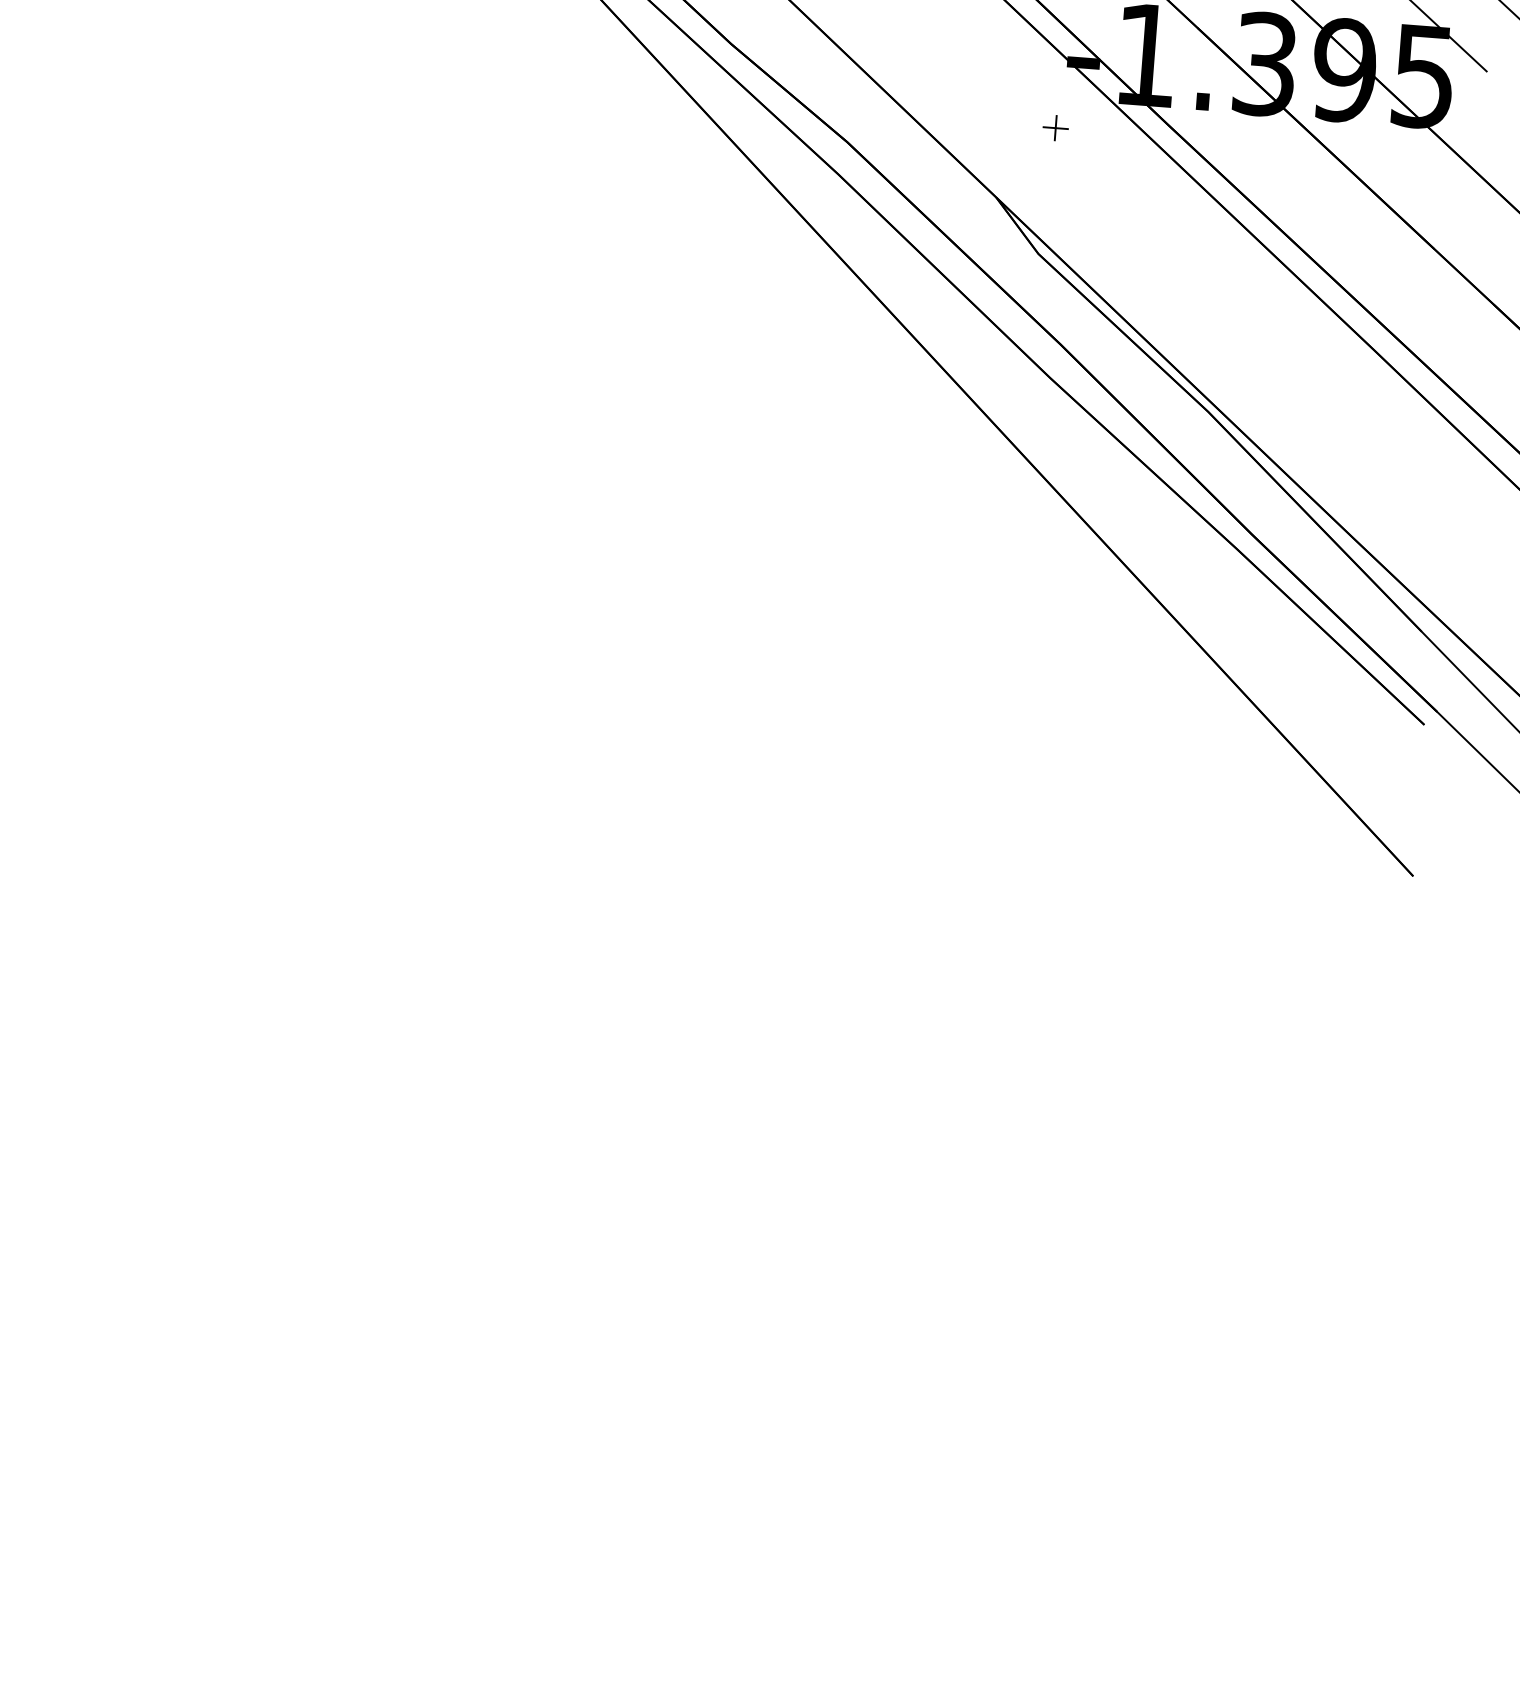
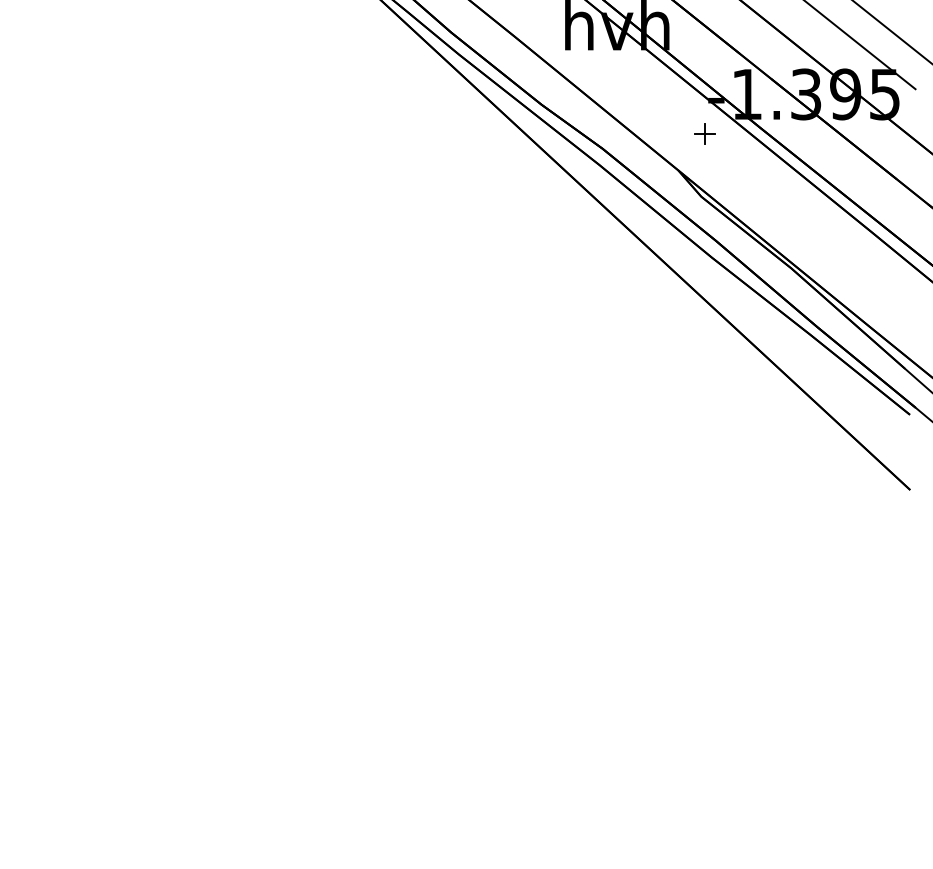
part: (1054, 127) -> (704, 133), size x1.67

